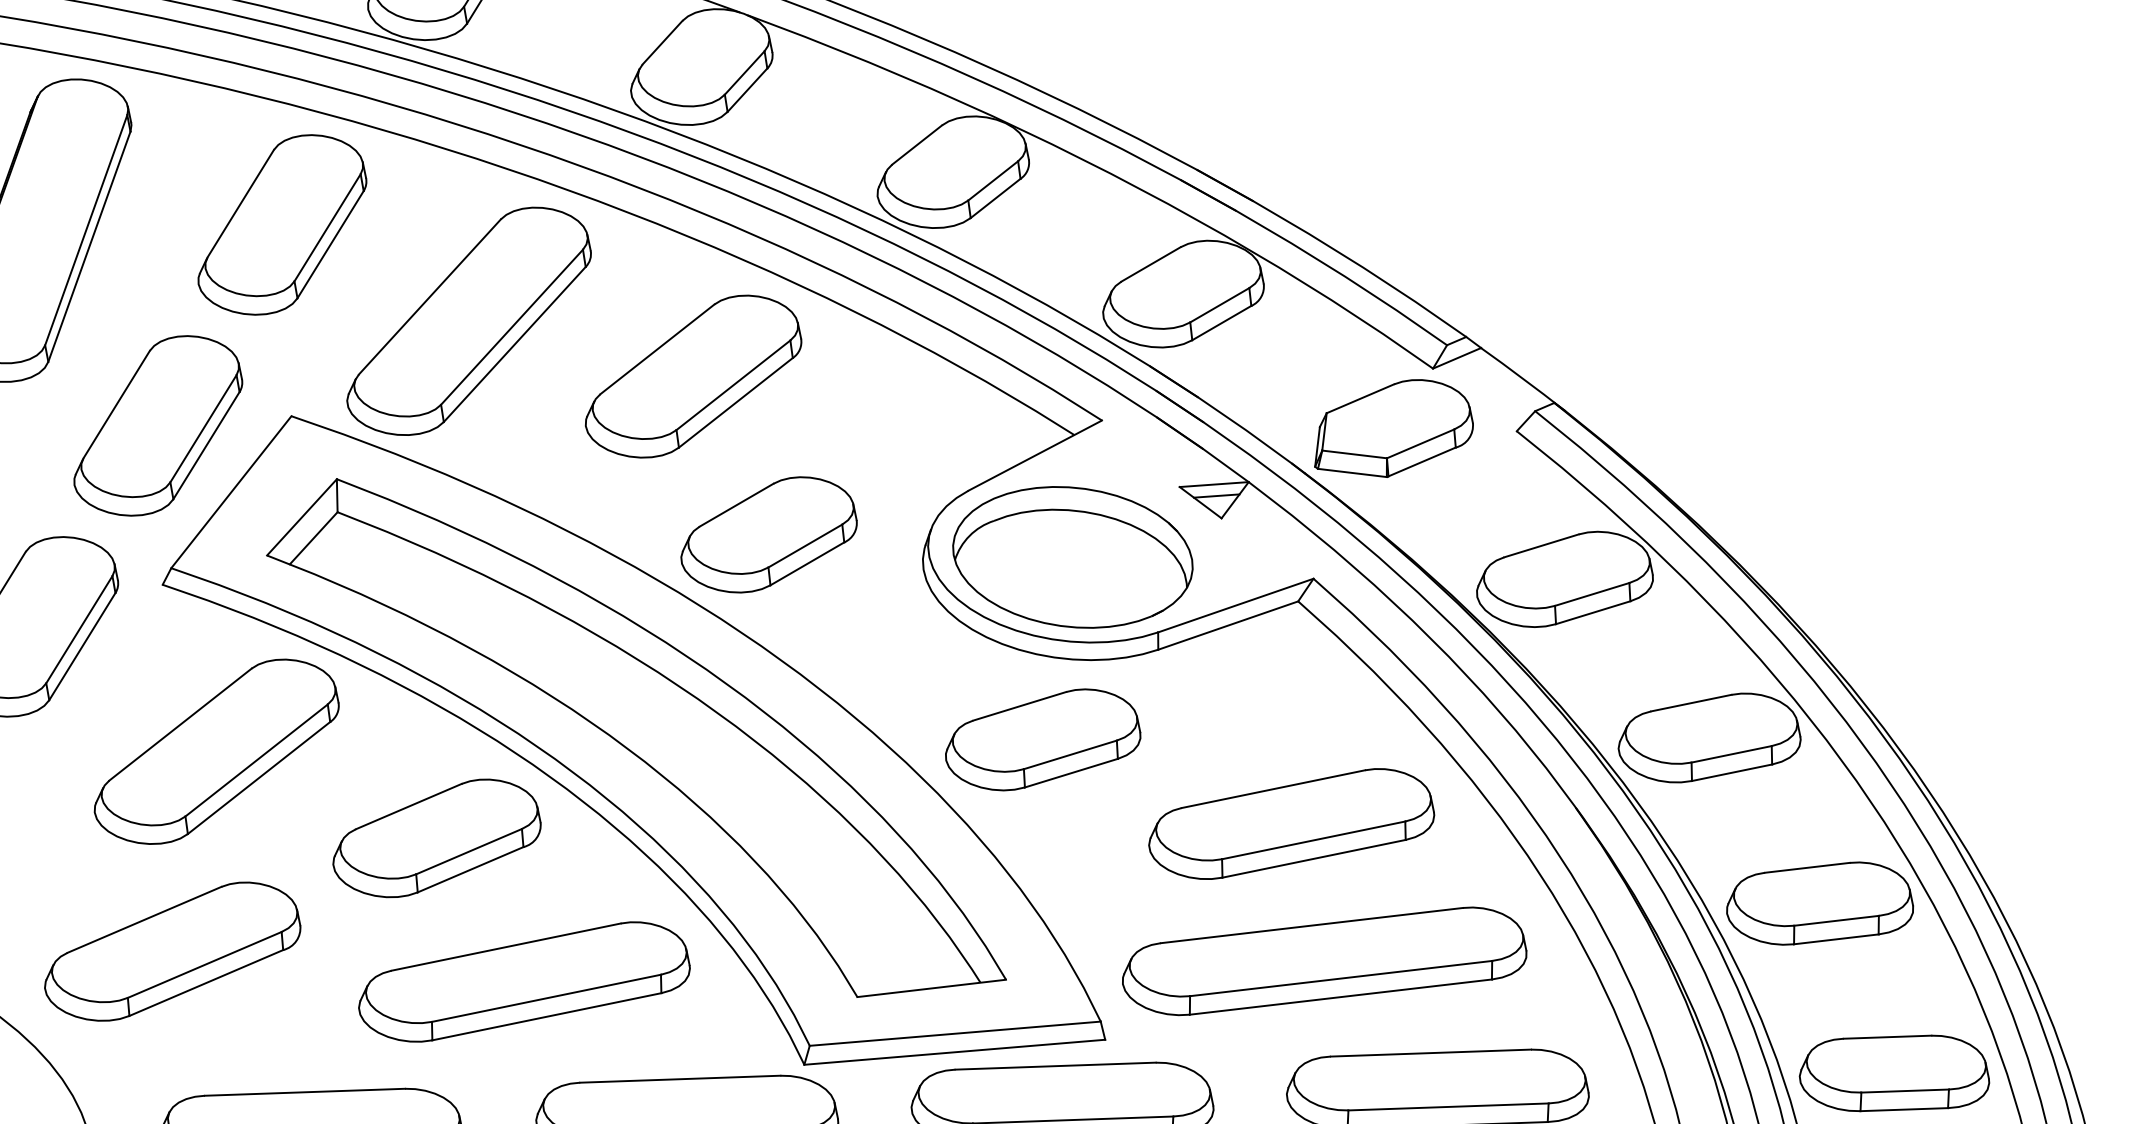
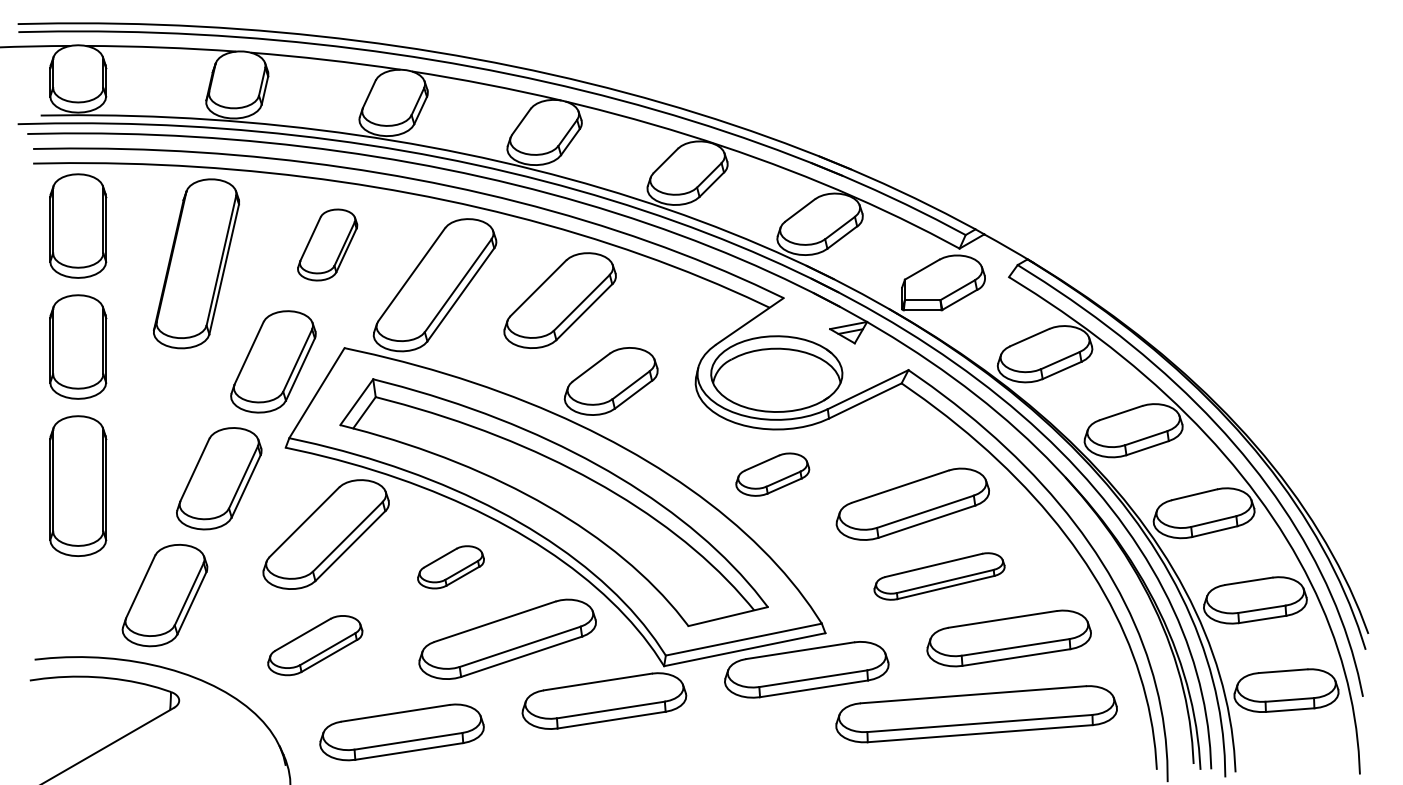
part: (282, 223) -> (327, 244), size x0.7
part: (1043, 739) -> (772, 474), size x0.7
part: (436, 838) -> (450, 567), size x0.6
part: (173, 951) -> (315, 645), size x0.7
part: (1325, 961) -> (939, 576), size x0.6

